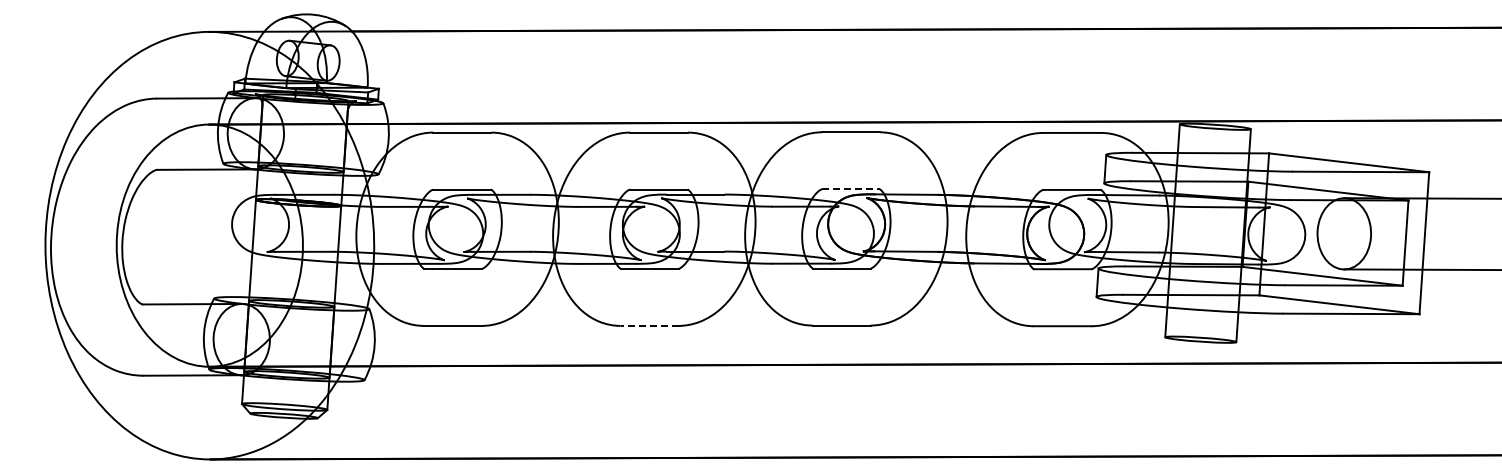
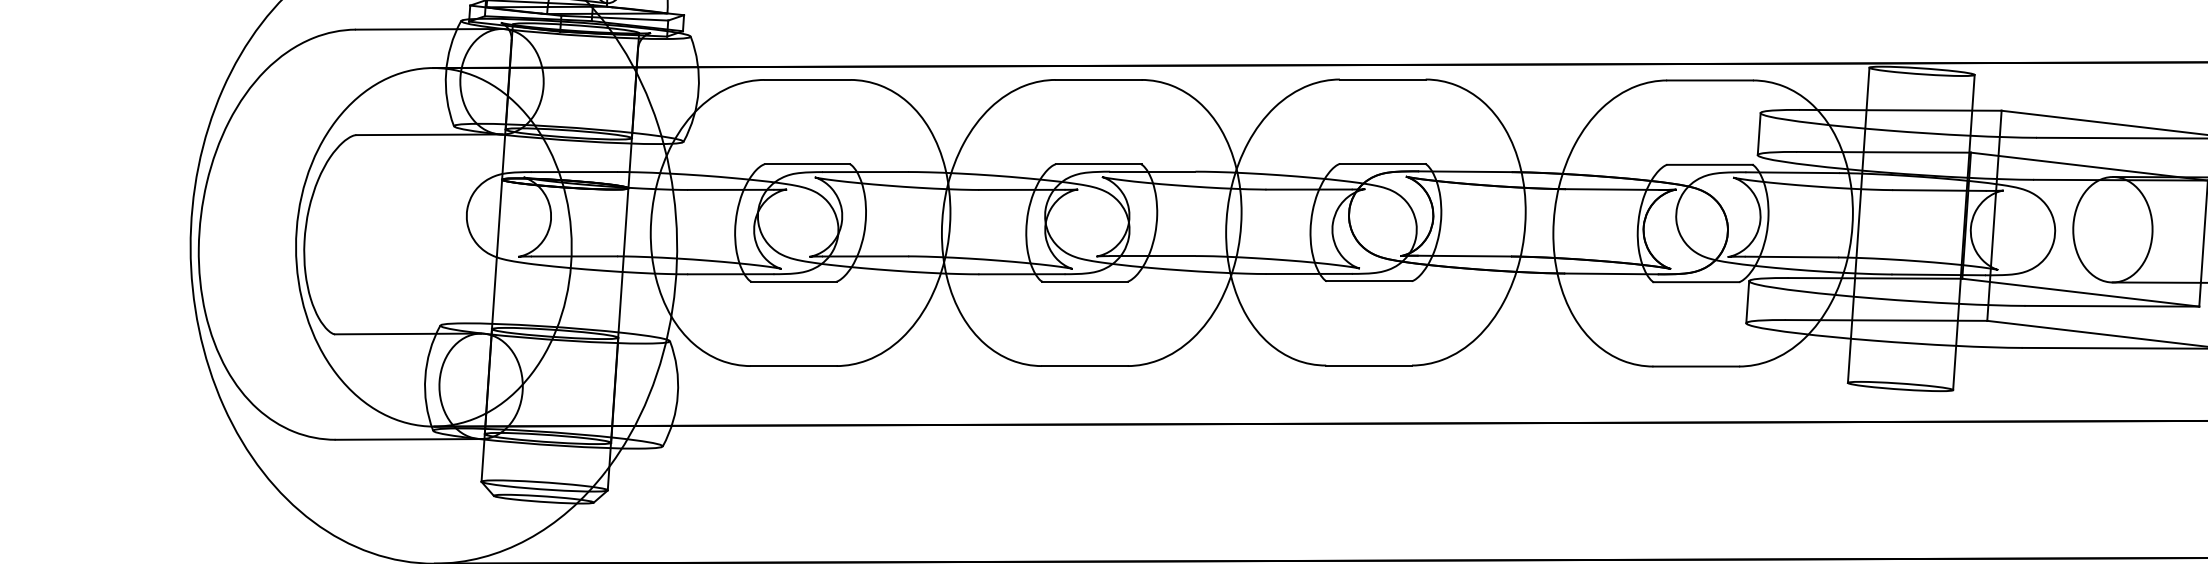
line: (850, 189) -> (1382, 164), dashed -> solid
line: (649, 325) -> (1084, 365), dashed -> solid

